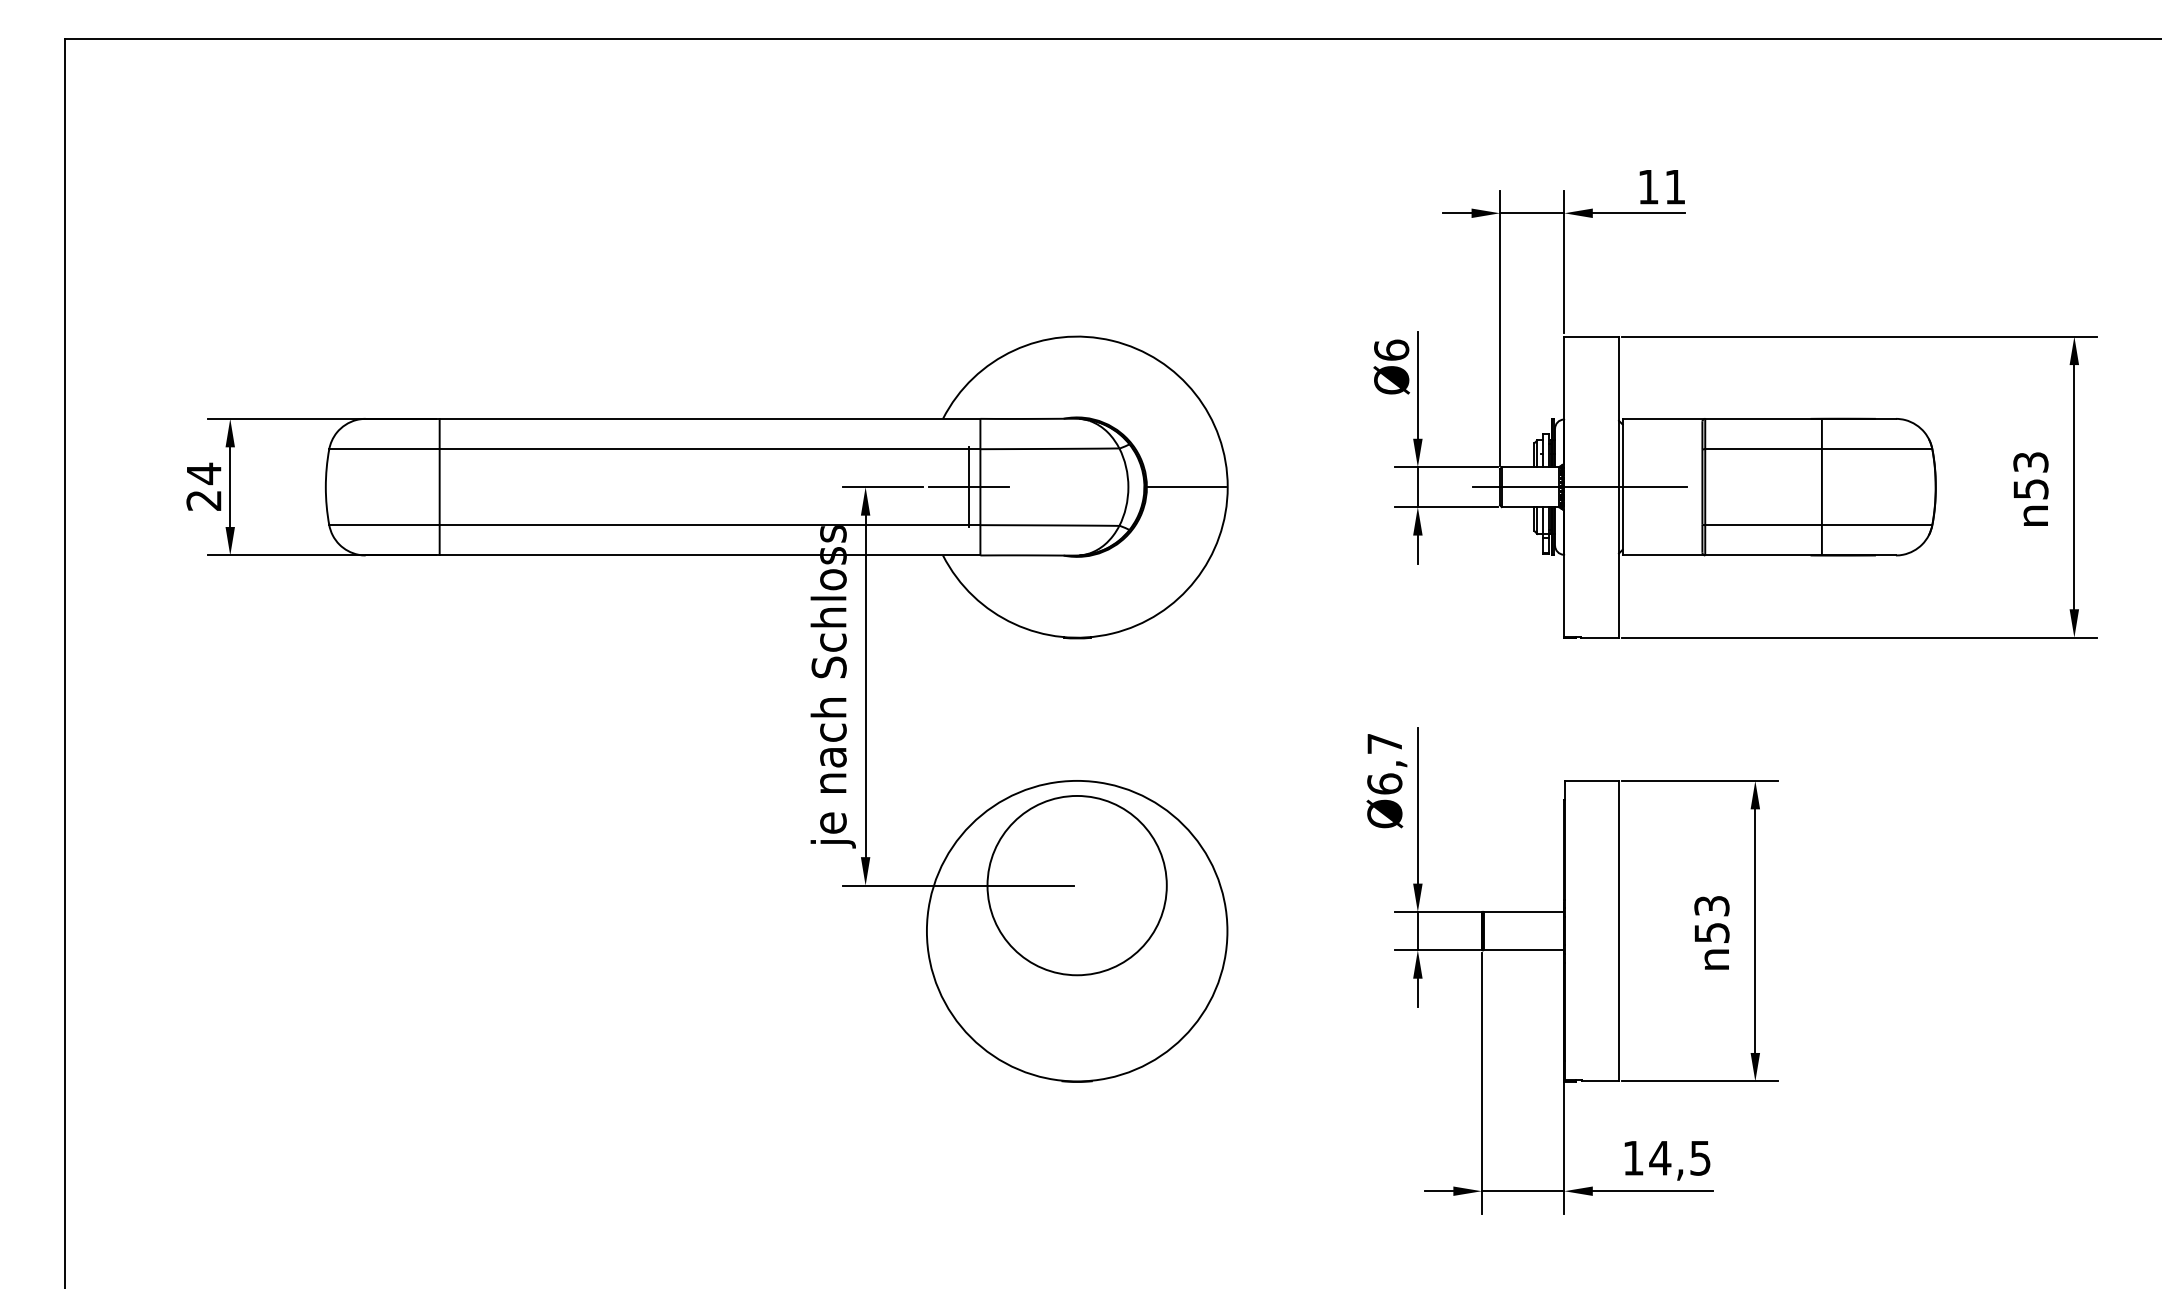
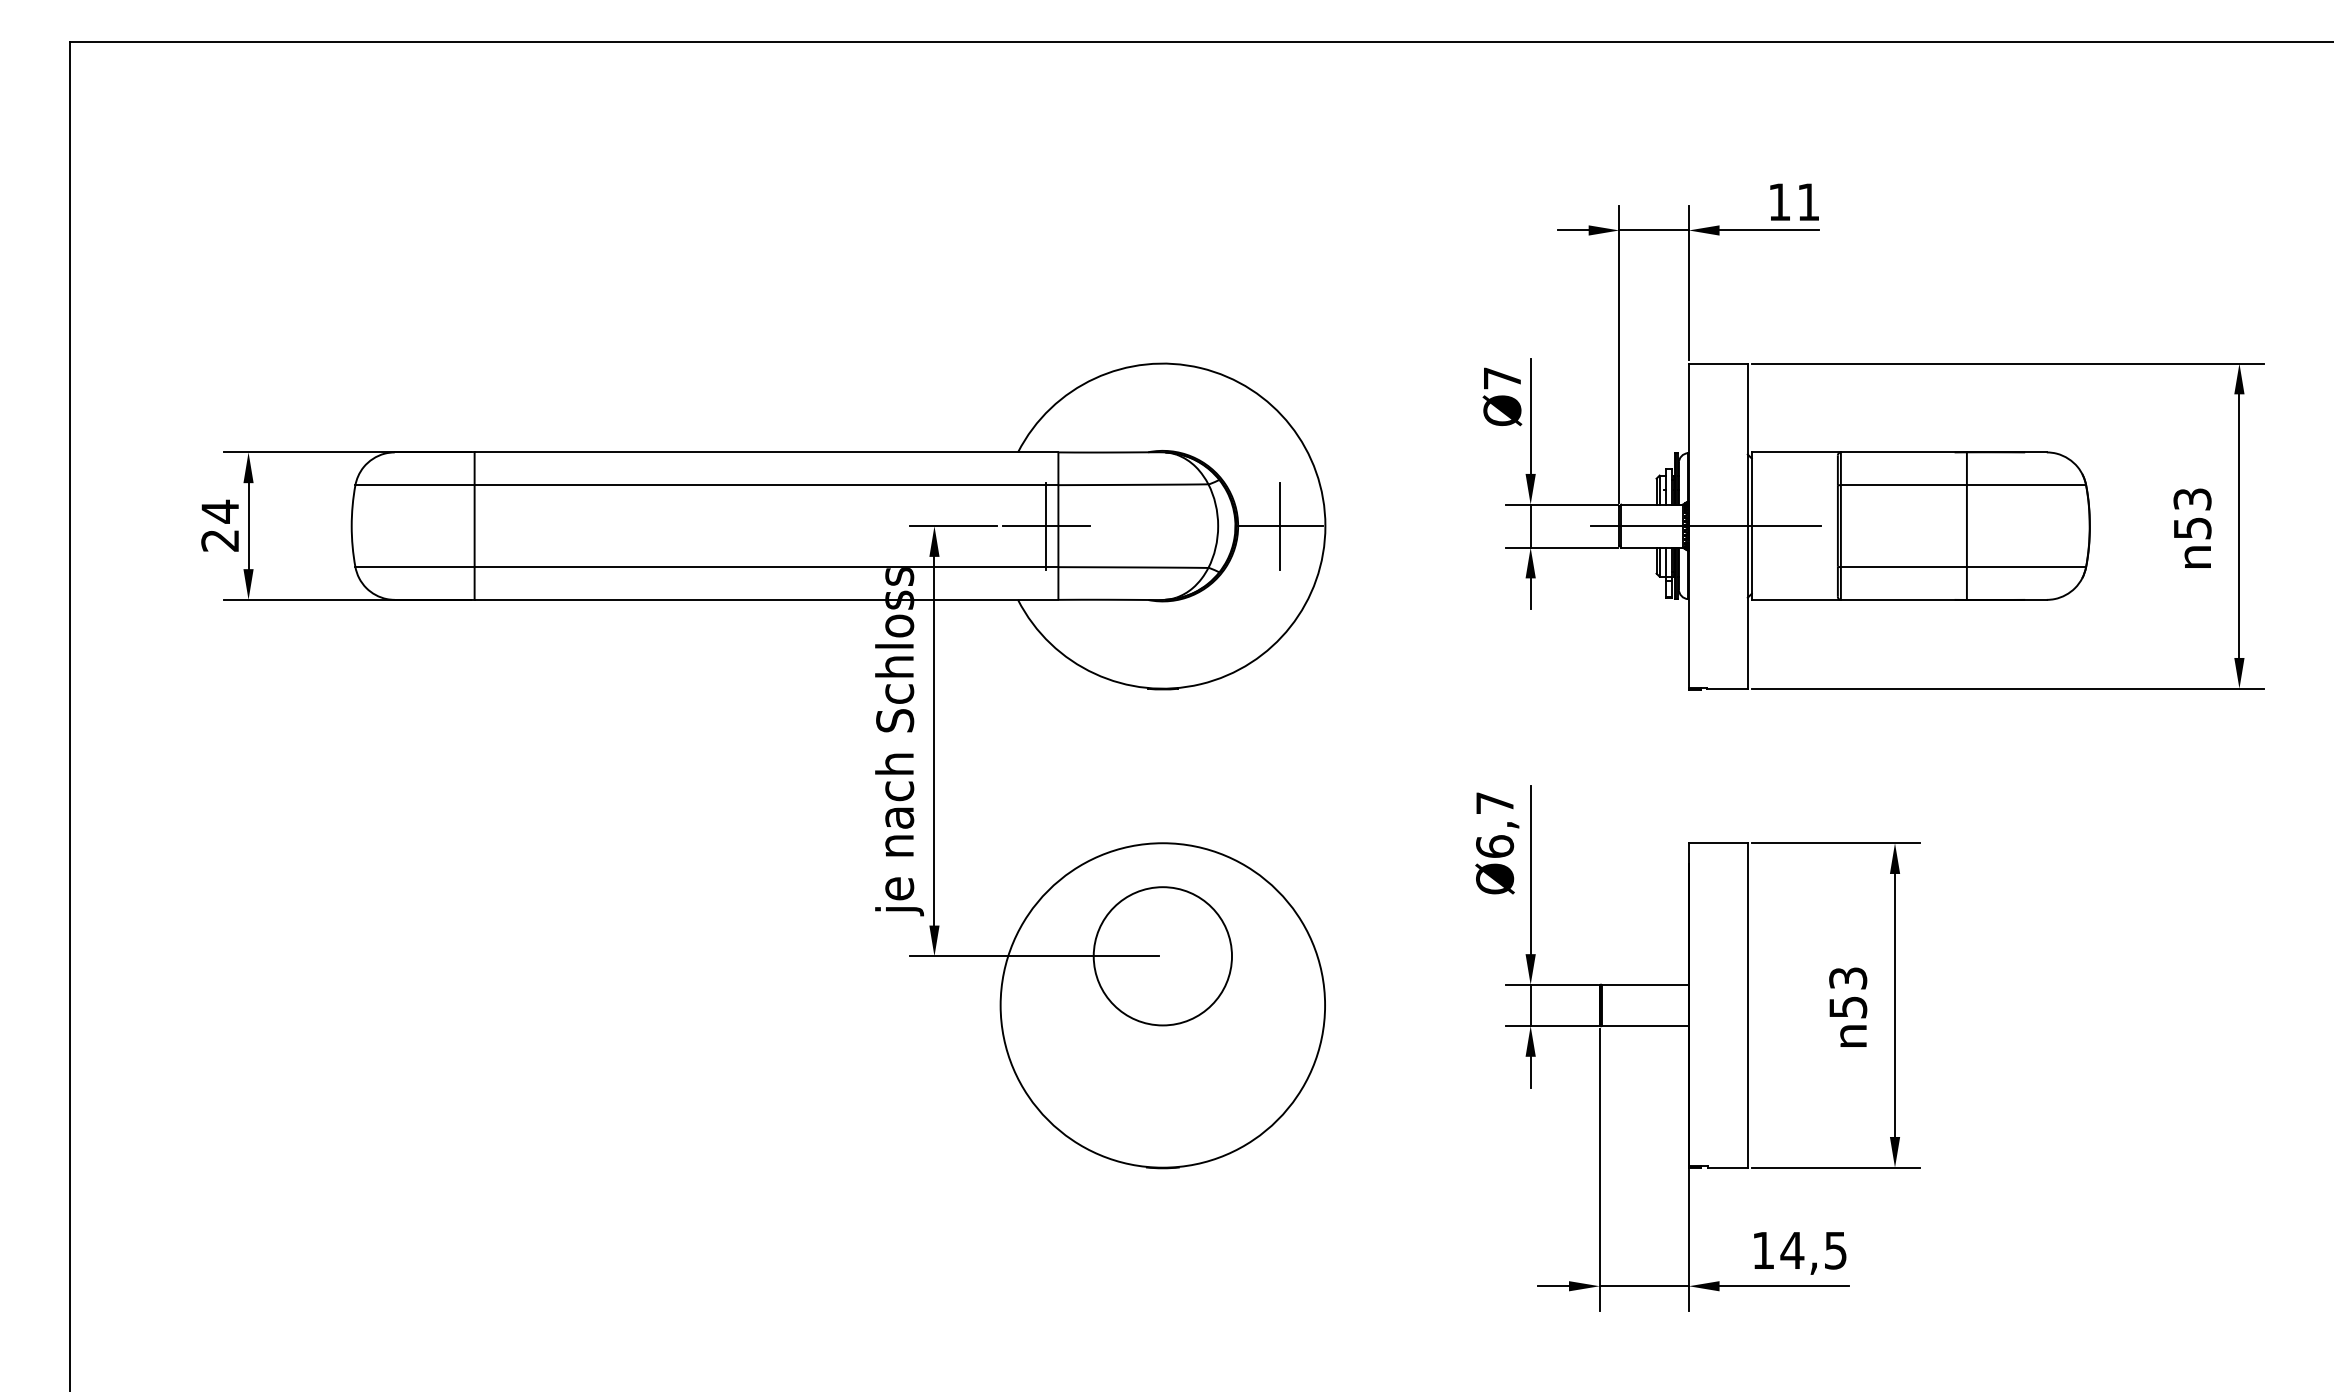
text: (1391, 349) -> (1502, 377), 6 -> 7
line: (1185, 486) -> (1279, 525), added
circle: (1077, 885) -> (1163, 956), size x0.71

